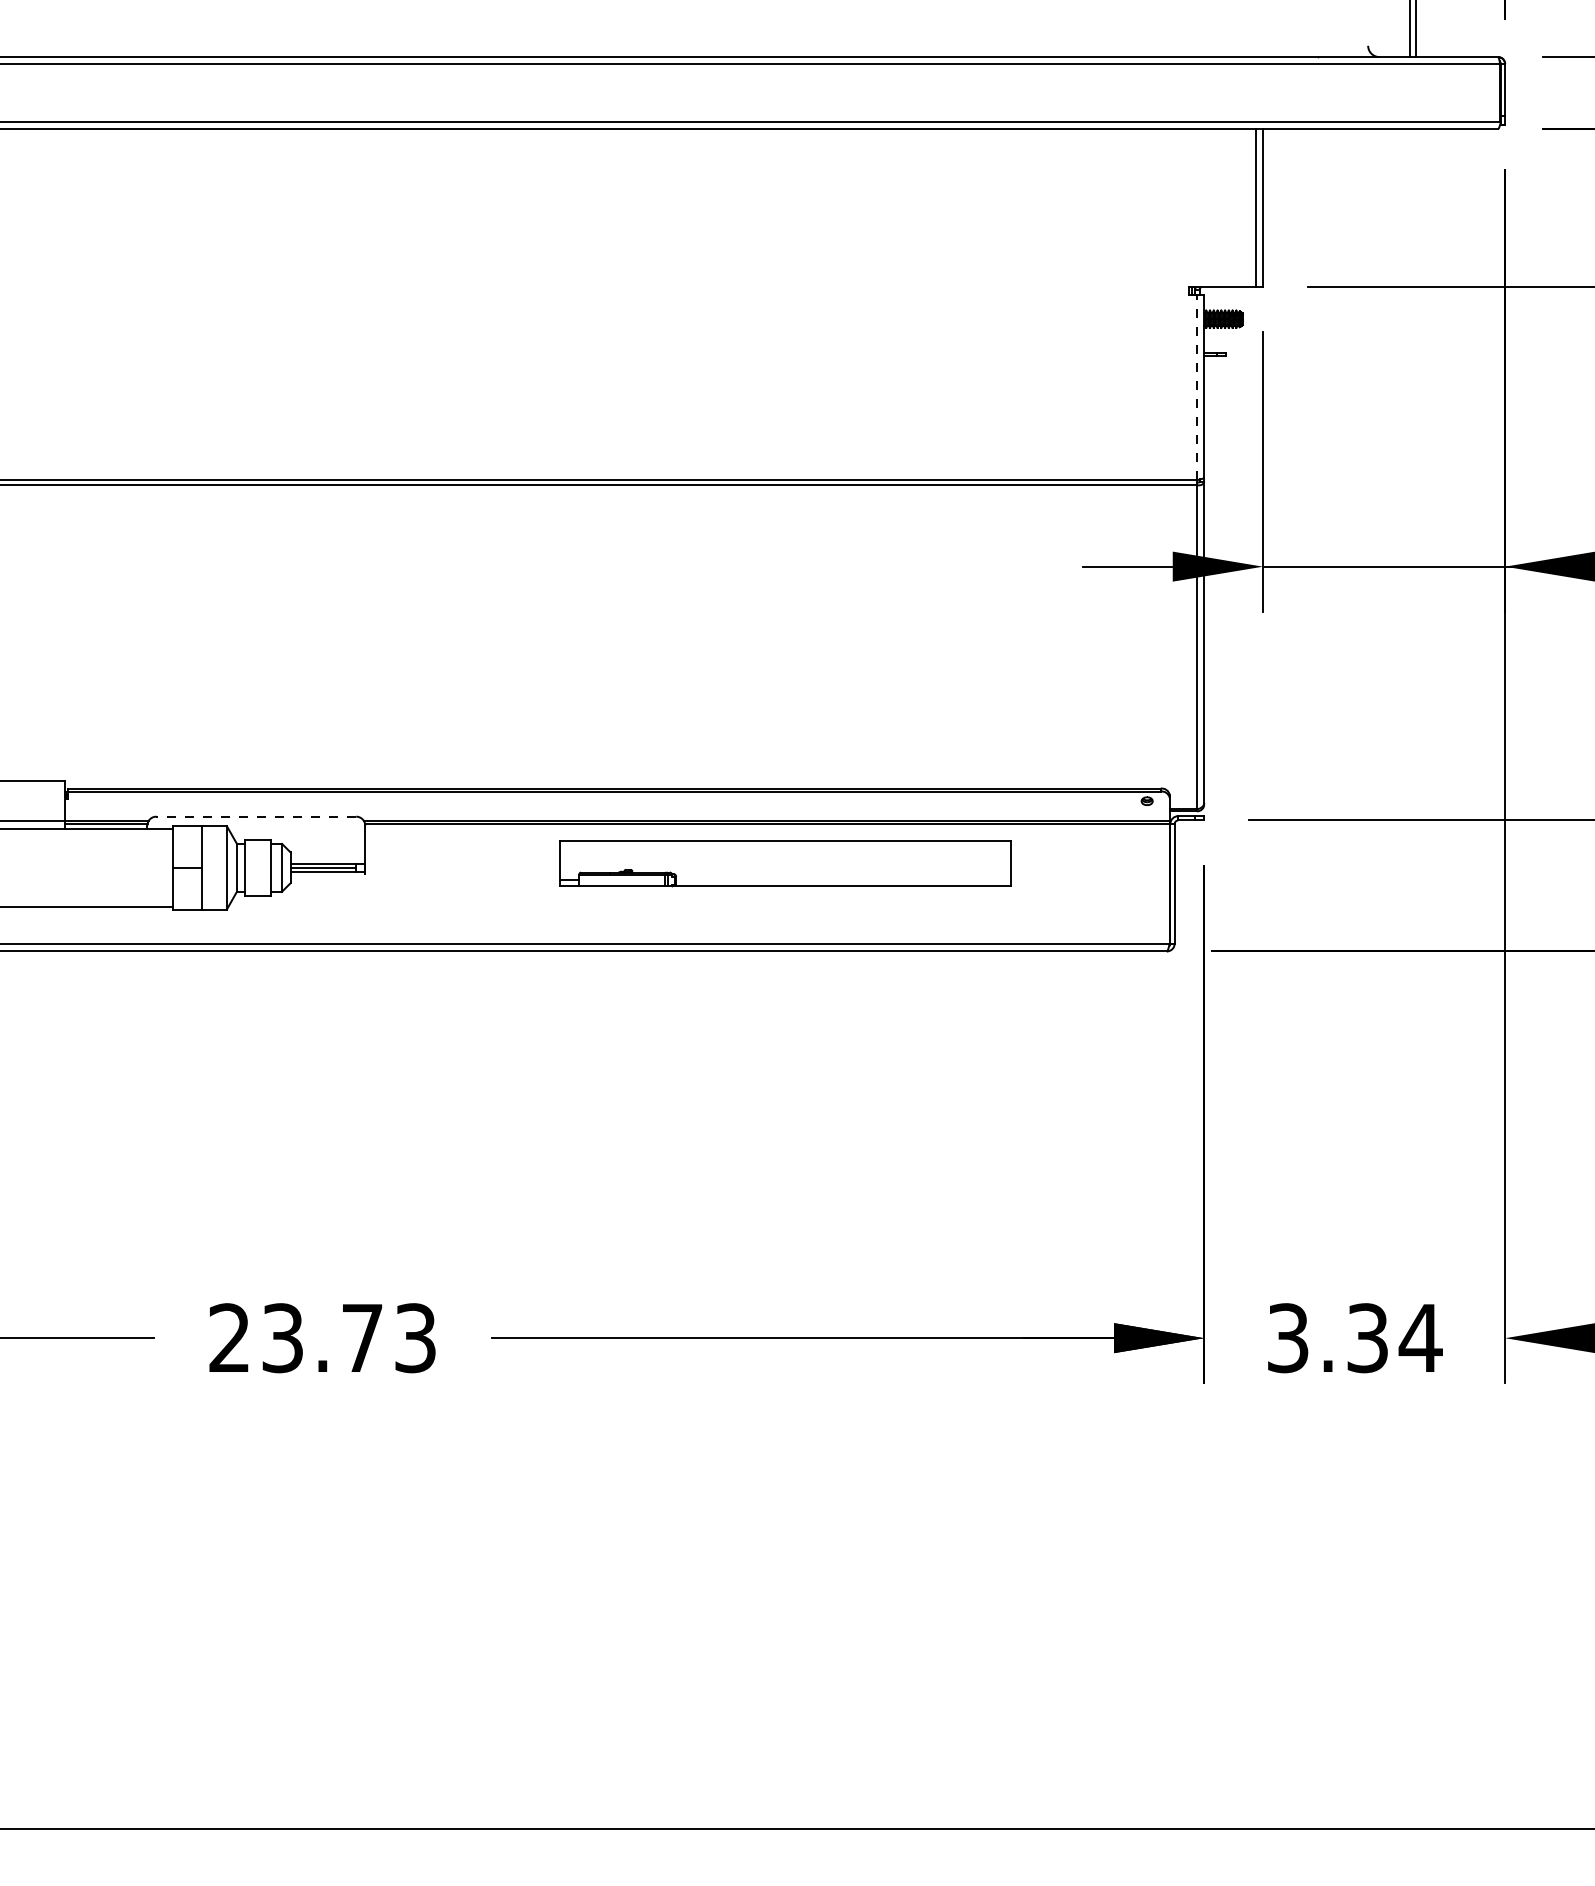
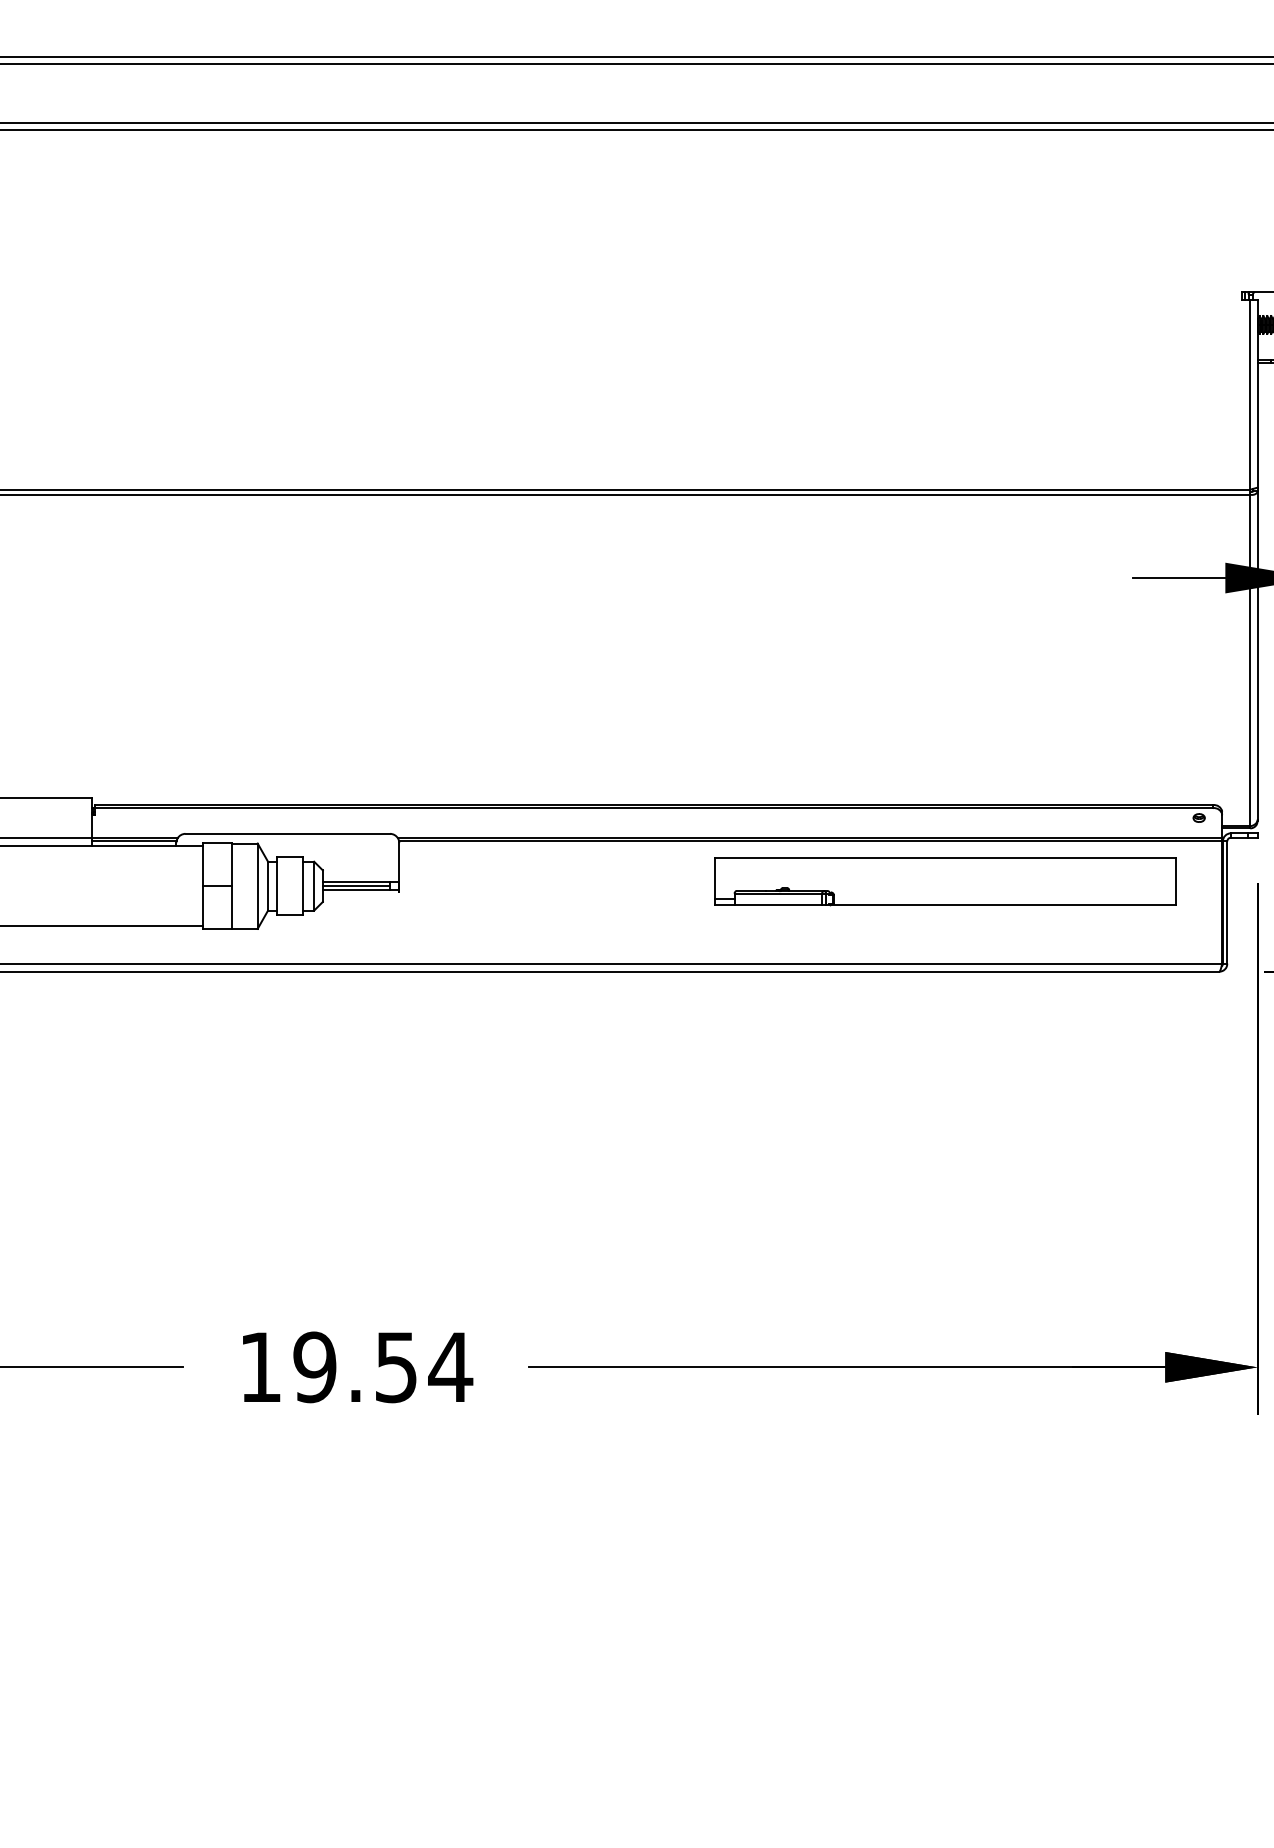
line: (1197, 387) -> (1250, 394), dashed -> solid
line: (256, 816) -> (288, 833), dashed -> solid
part: (785, 863) -> (945, 881), moved
text: (323, 1338) -> (356, 1367), 23.73 -> 19.54

